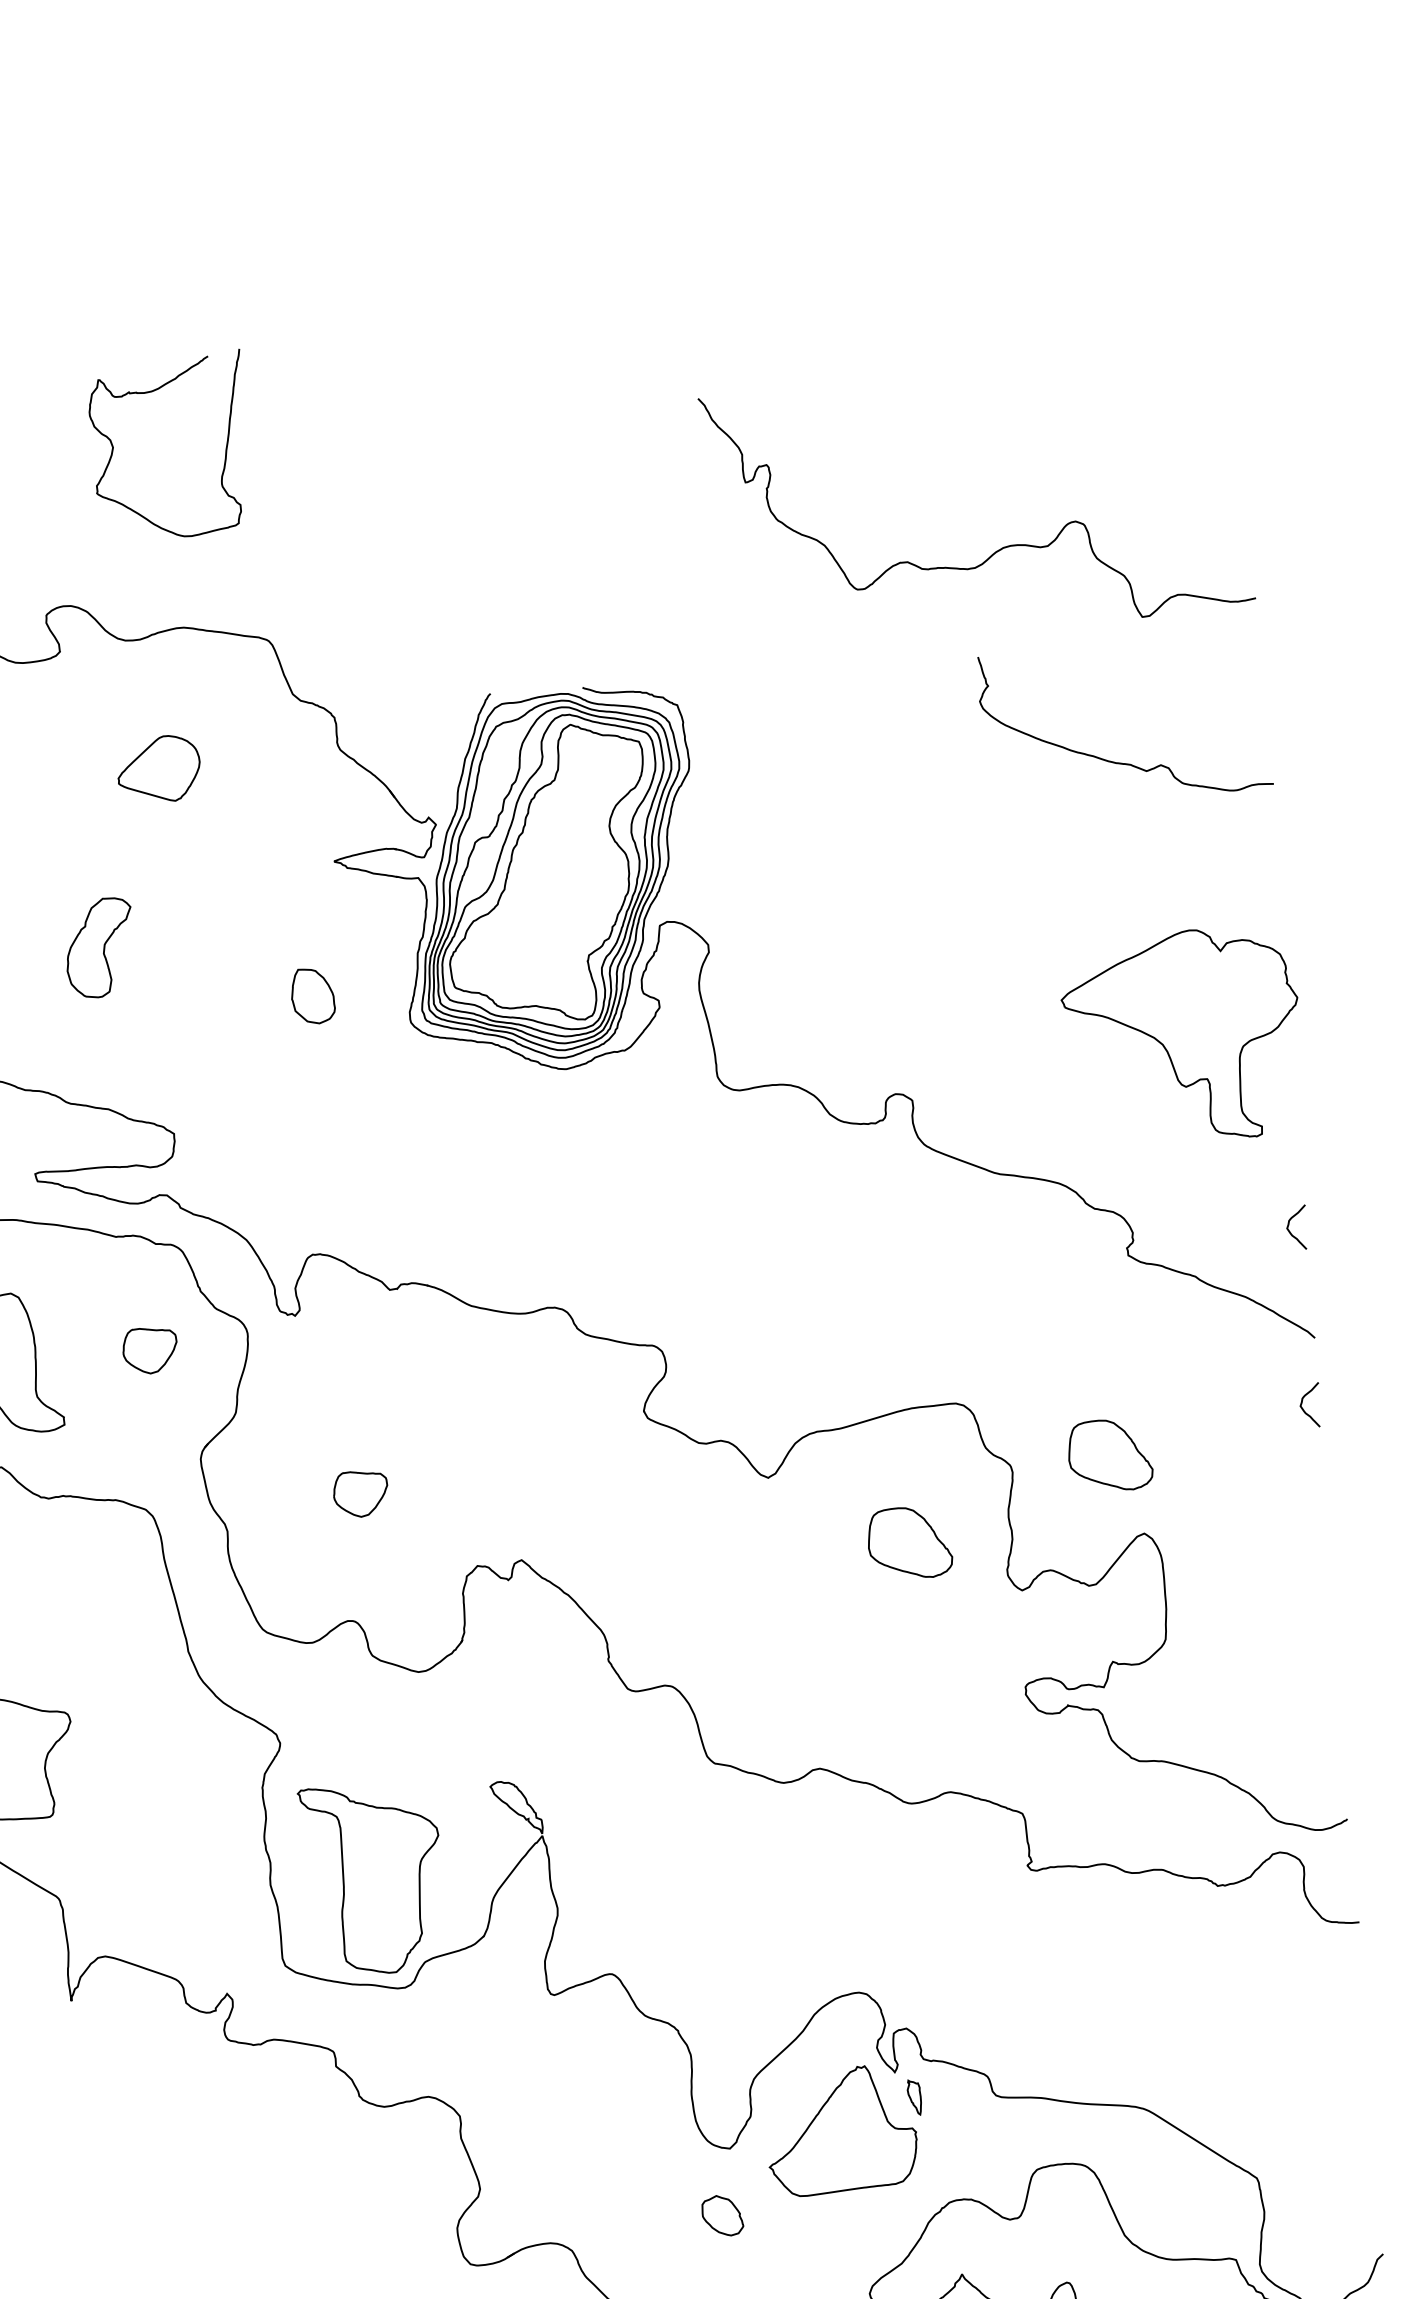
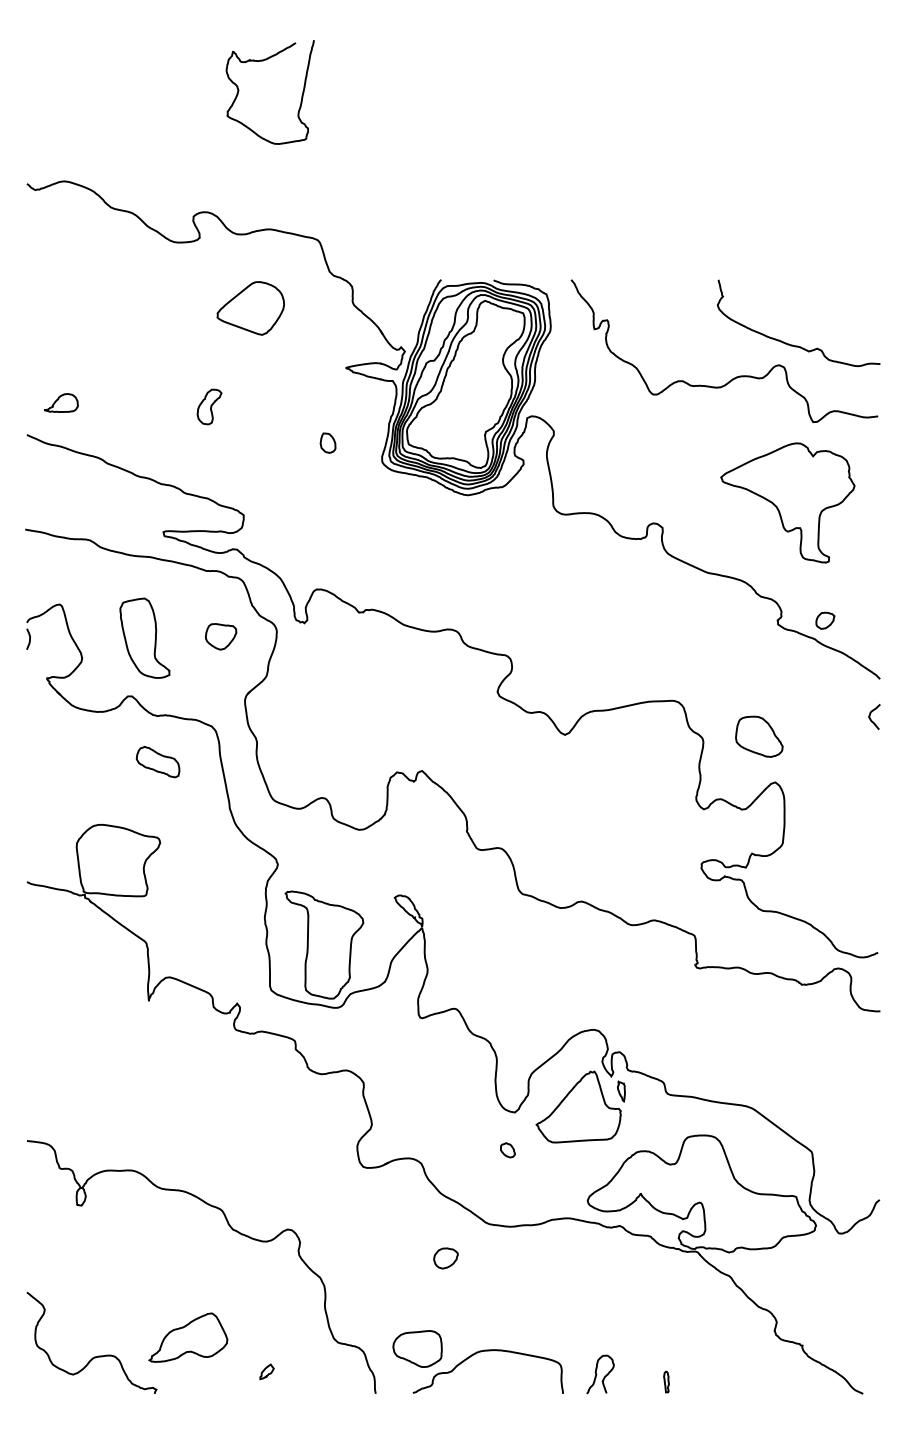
curve: (115, 448) -> (239, 91), moved
curve: (1001, 546) -> (736, 376), moved
part: (158, 769) -> (250, 308), size x1.43
part: (99, 947) -> (209, 406), size x0.62
part: (311, 994) -> (327, 442), size x0.62
part: (1181, 1035) -> (787, 502), moved
curve: (1289, 1227) -> (870, 615), removed
part: (1211, 1242) -> (825, 620), added
part: (361, 1493) -> (334, 726), removed
part: (910, 1542) -> (642, 777), removed
part: (54, 1578) -> (157, 761), added
part: (721, 2216) -> (507, 1150), size x0.62

